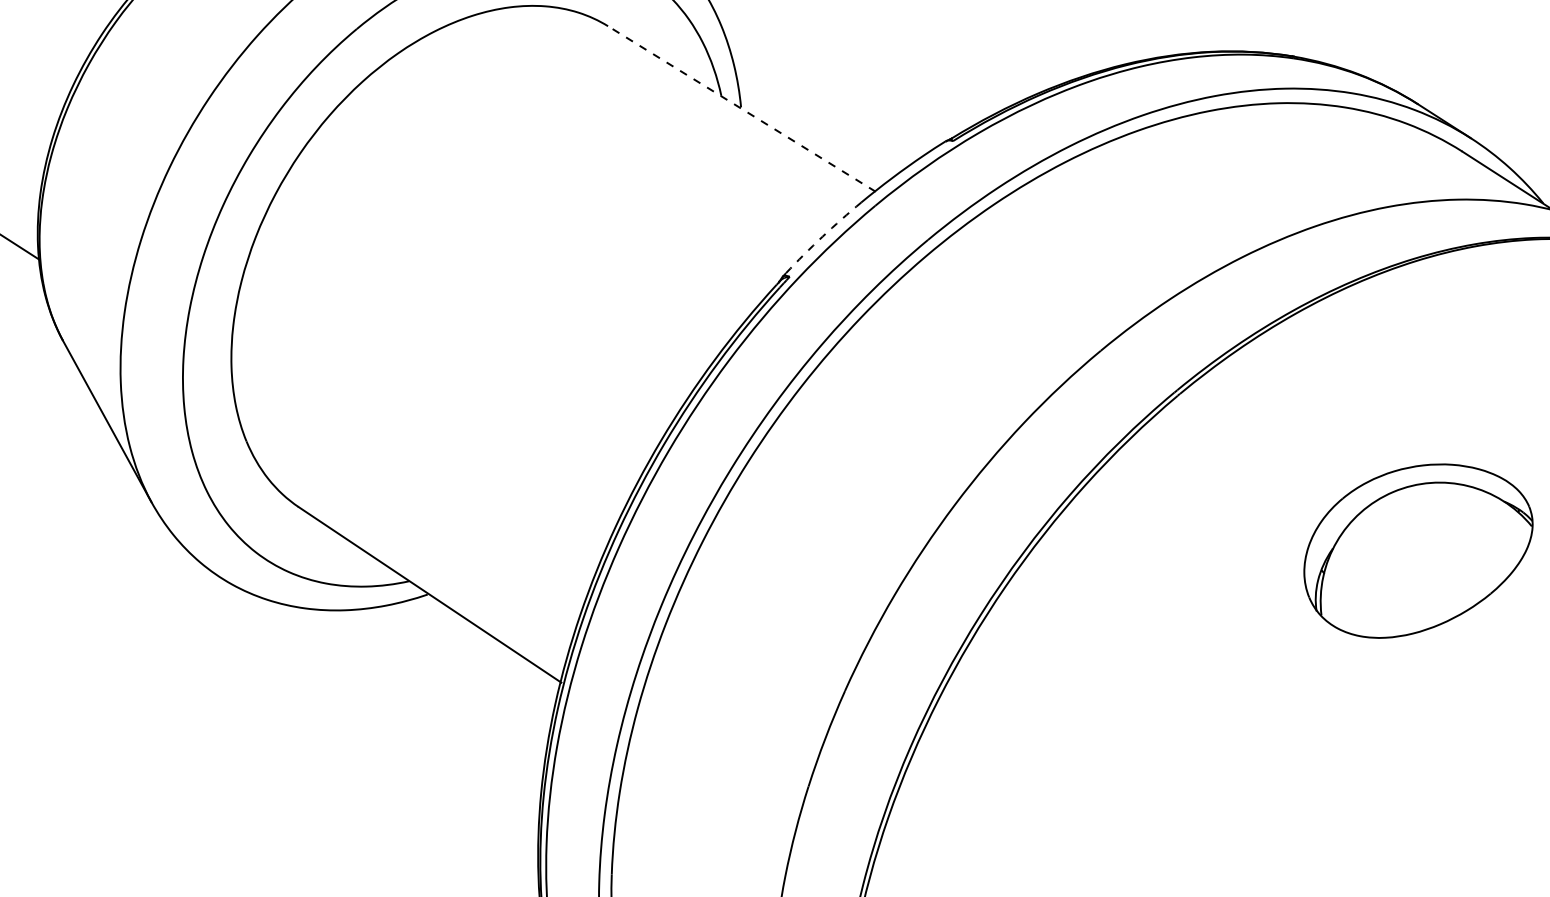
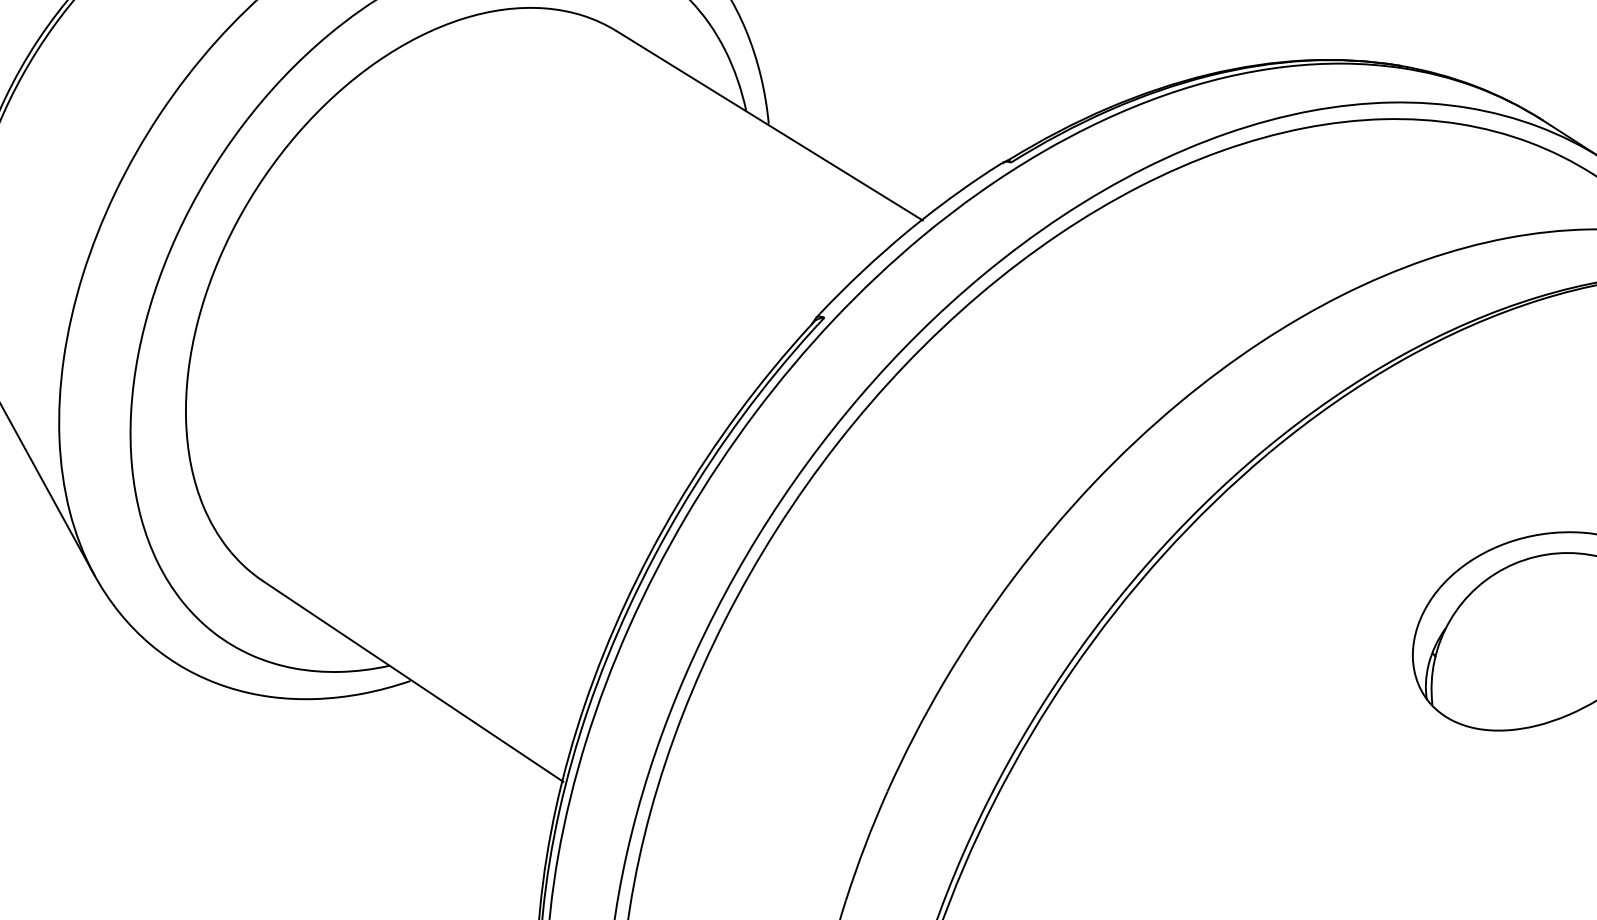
line: (741, 108) -> (769, 125), dashed -> solid
arc: (822, 236) -> (861, 271), dashed -> solid

